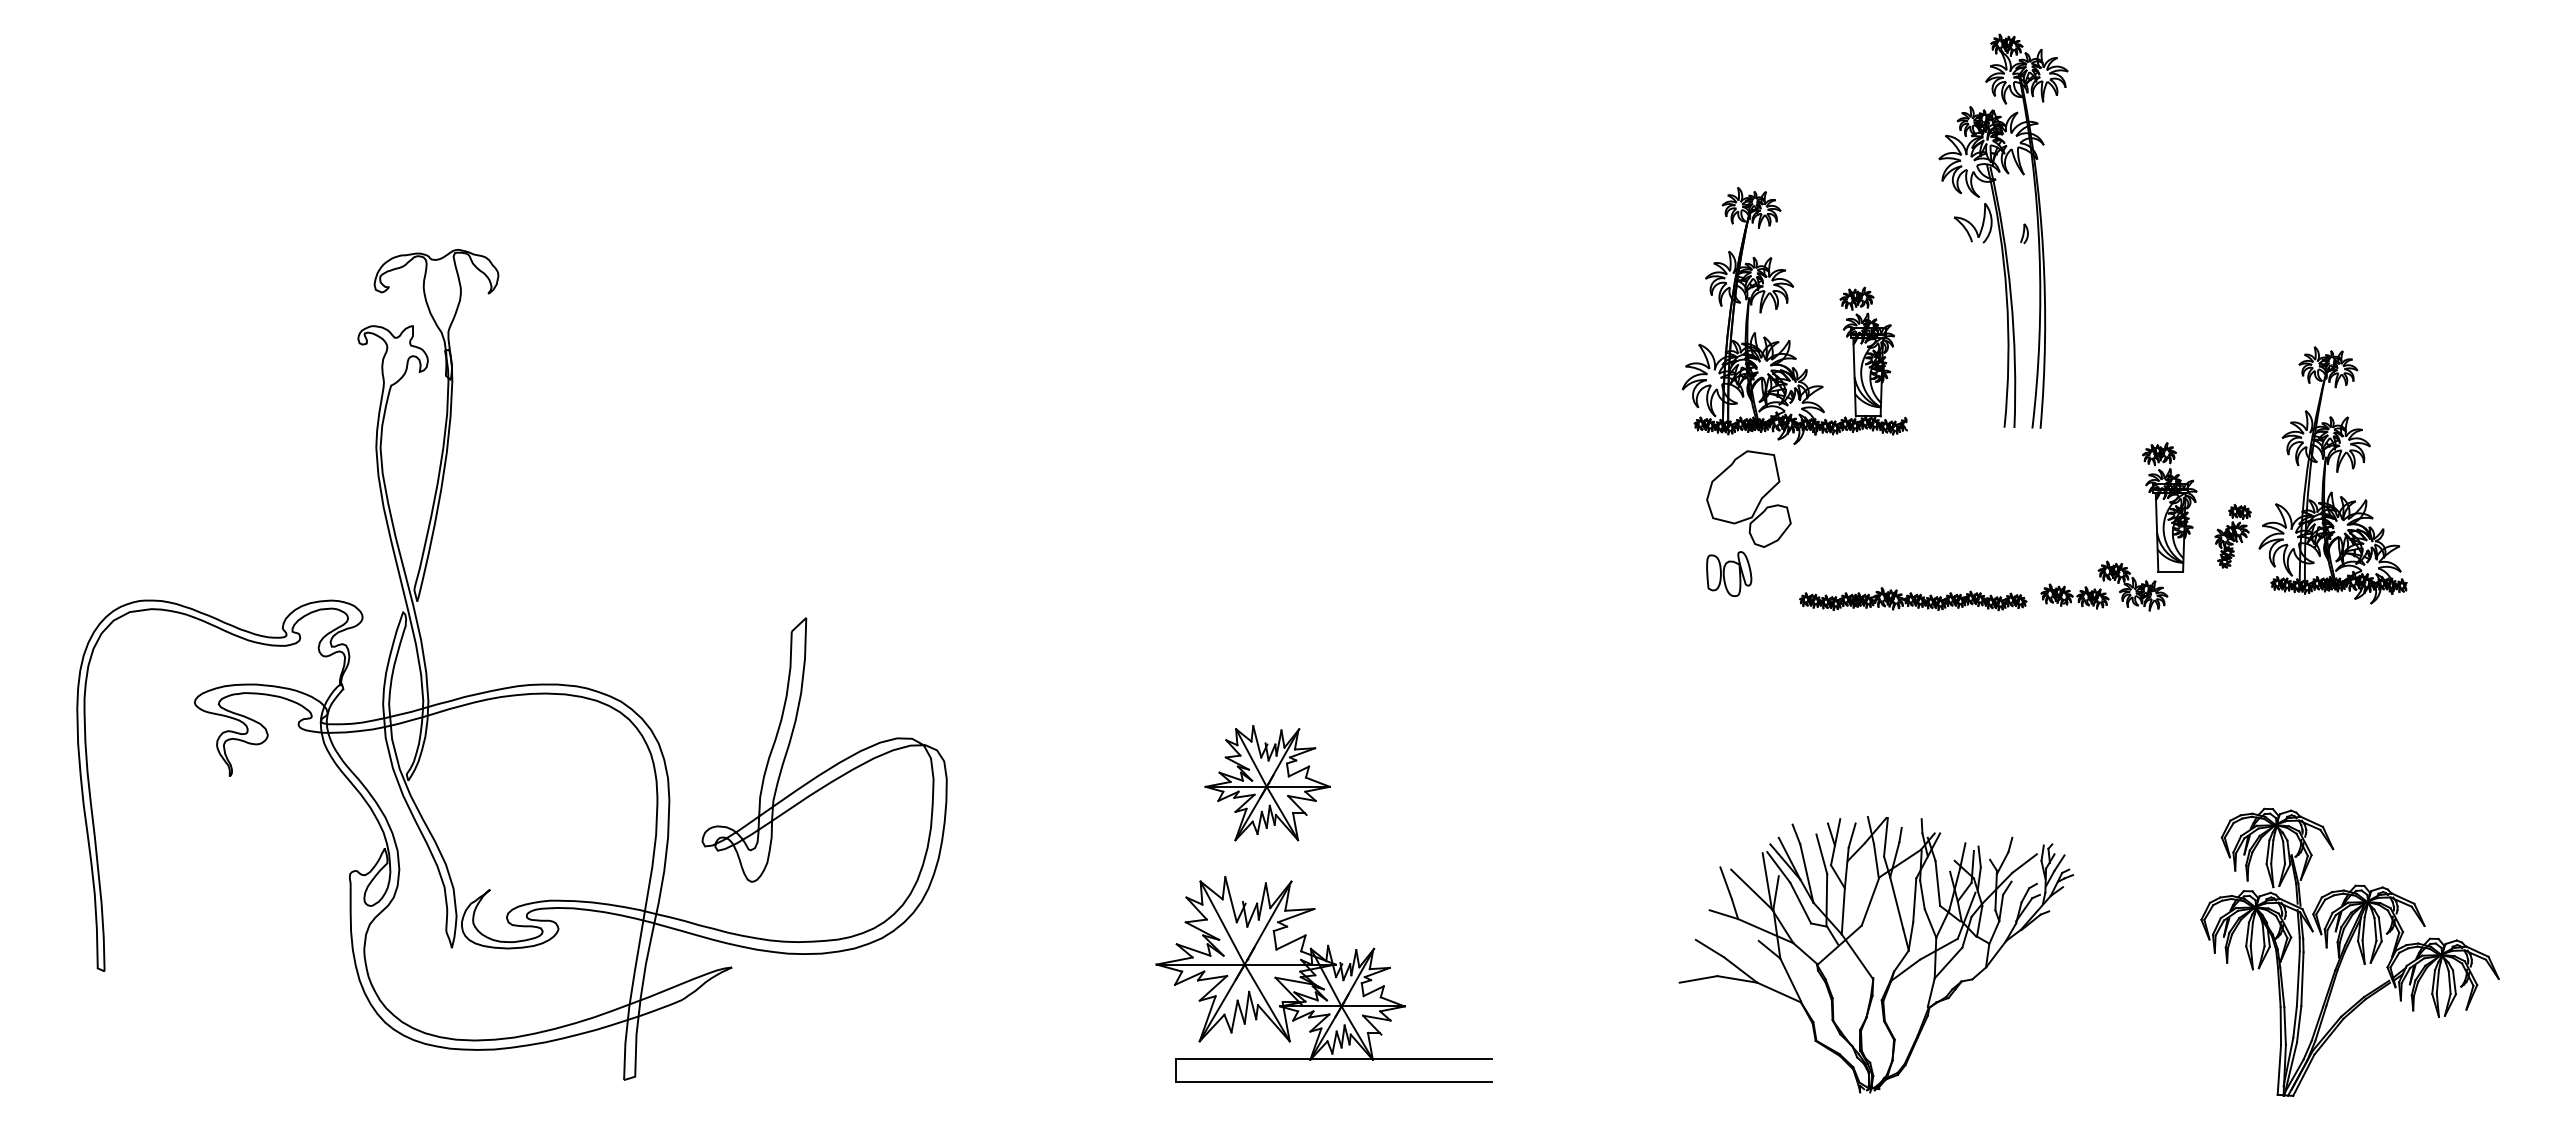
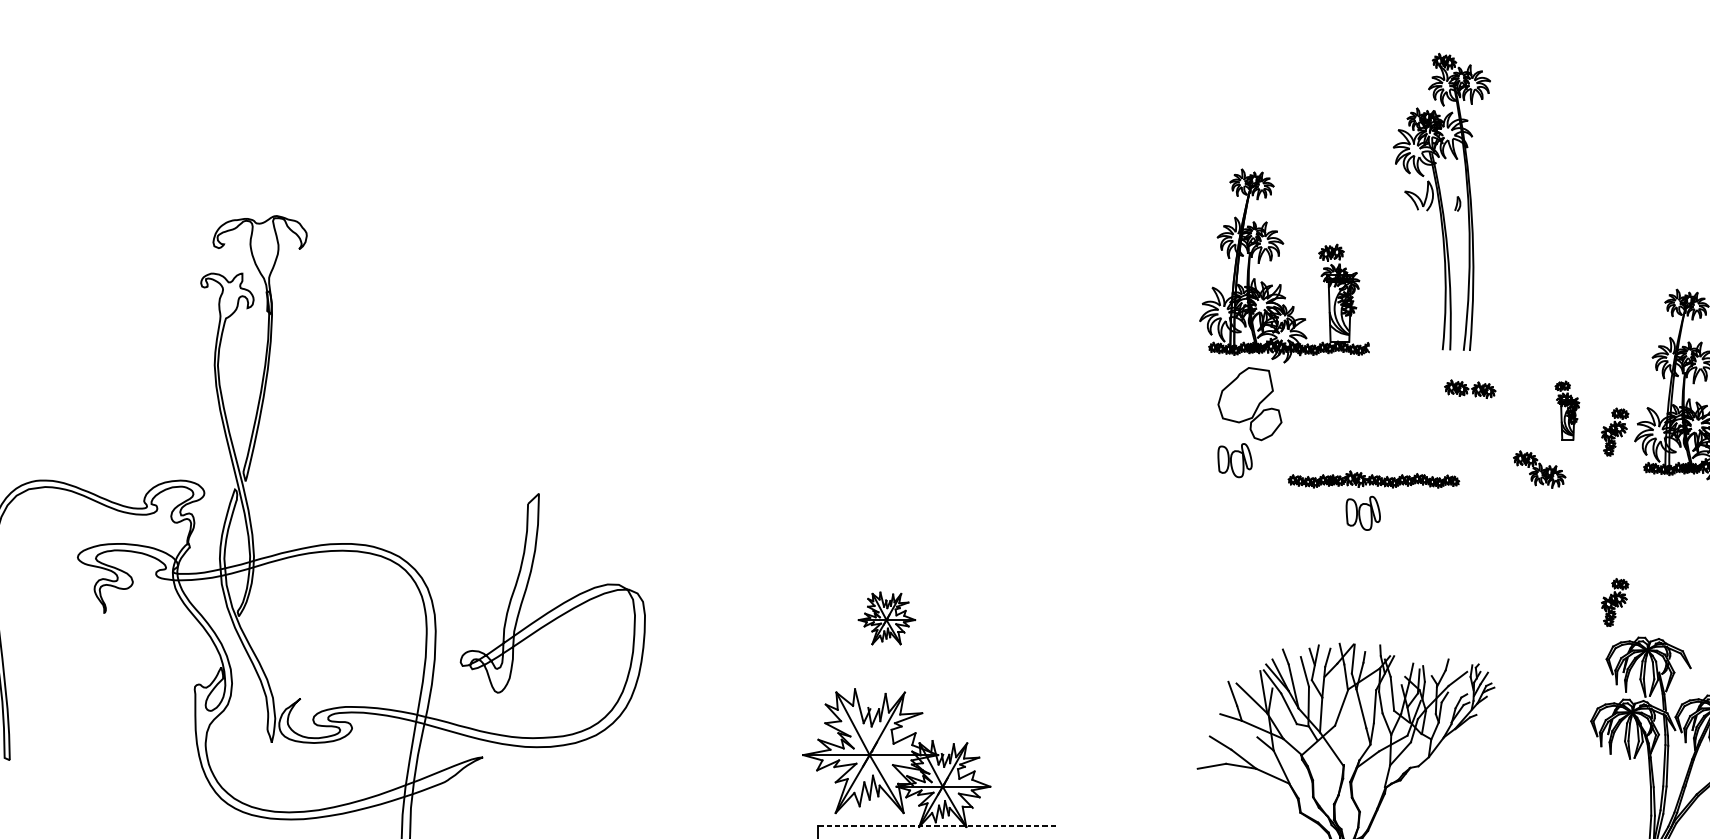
part: (2169, 507) -> (1567, 410), size x0.6
part: (2074, 596) -> (1469, 389), moved
part: (1899, 643) -> (1363, 512), added
part: (2232, 762) -> (1614, 602), added
part: (1267, 783) -> (886, 618), size x0.6
line: (1333, 1058) -> (936, 825), solid -> dashed

